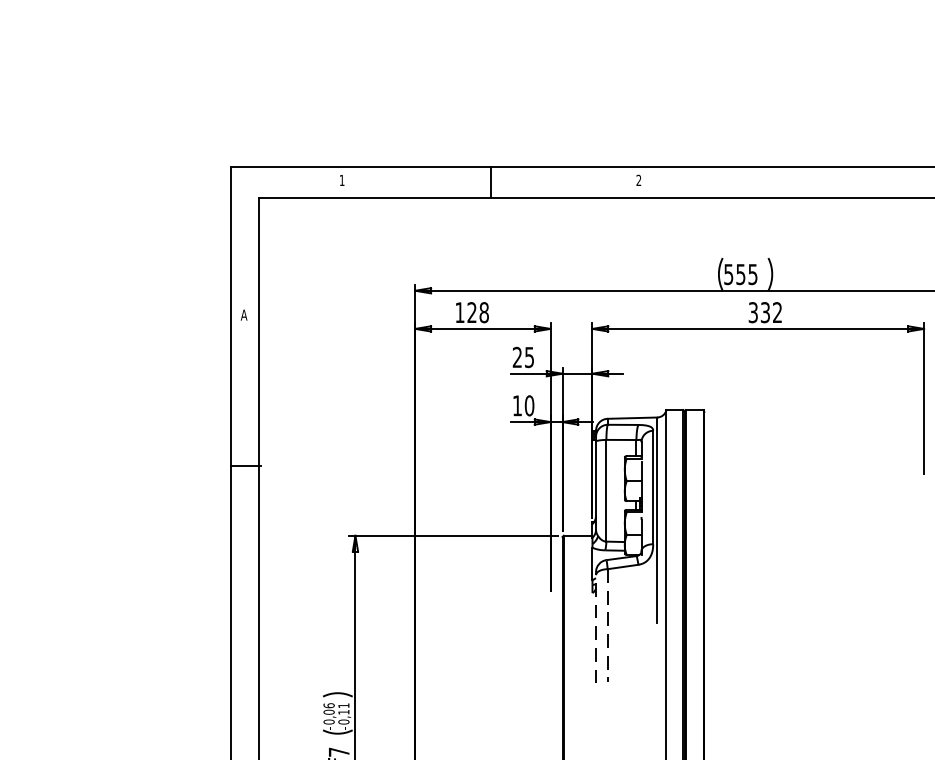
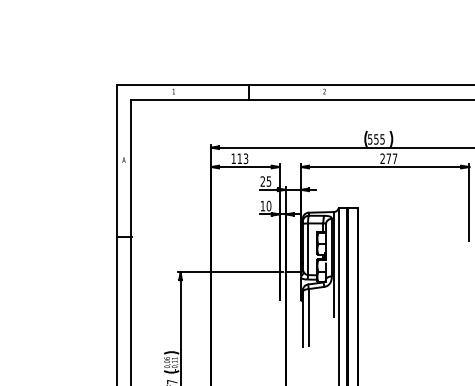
text: (477, 312) -> (242, 158), 128 -> 113
text: (764, 312) -> (388, 158), 332 -> 277
line: (607, 625) -> (308, 317), dashed -> solid
line: (595, 629) -> (302, 319), dashed -> solid

